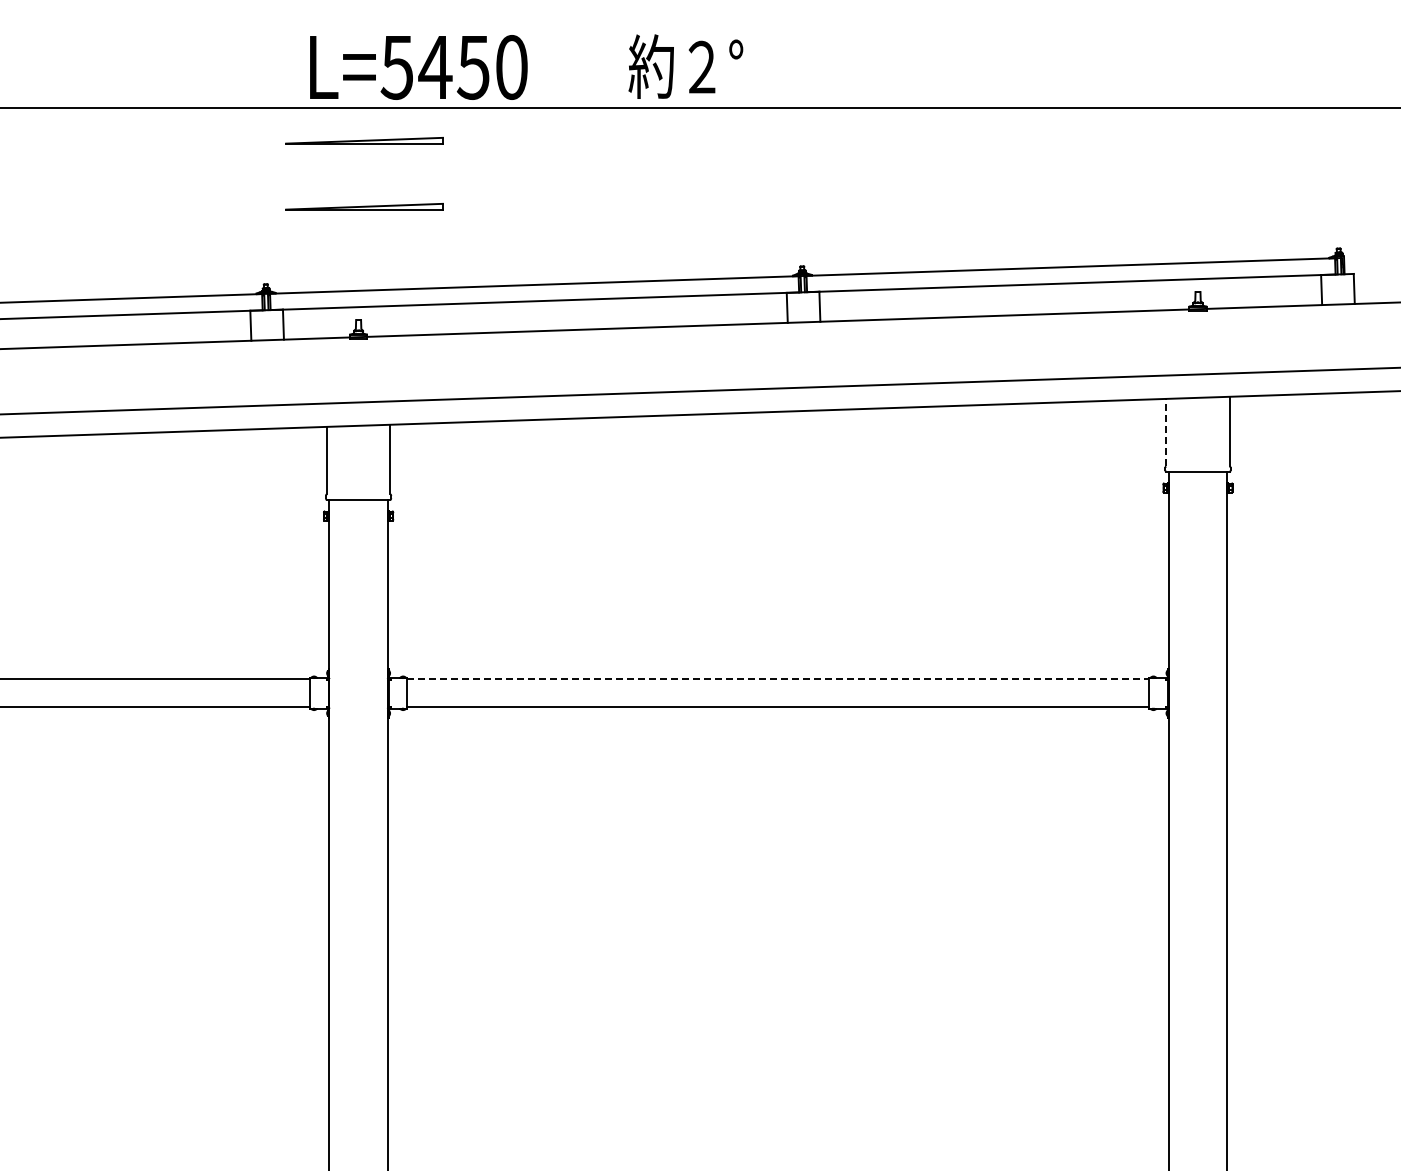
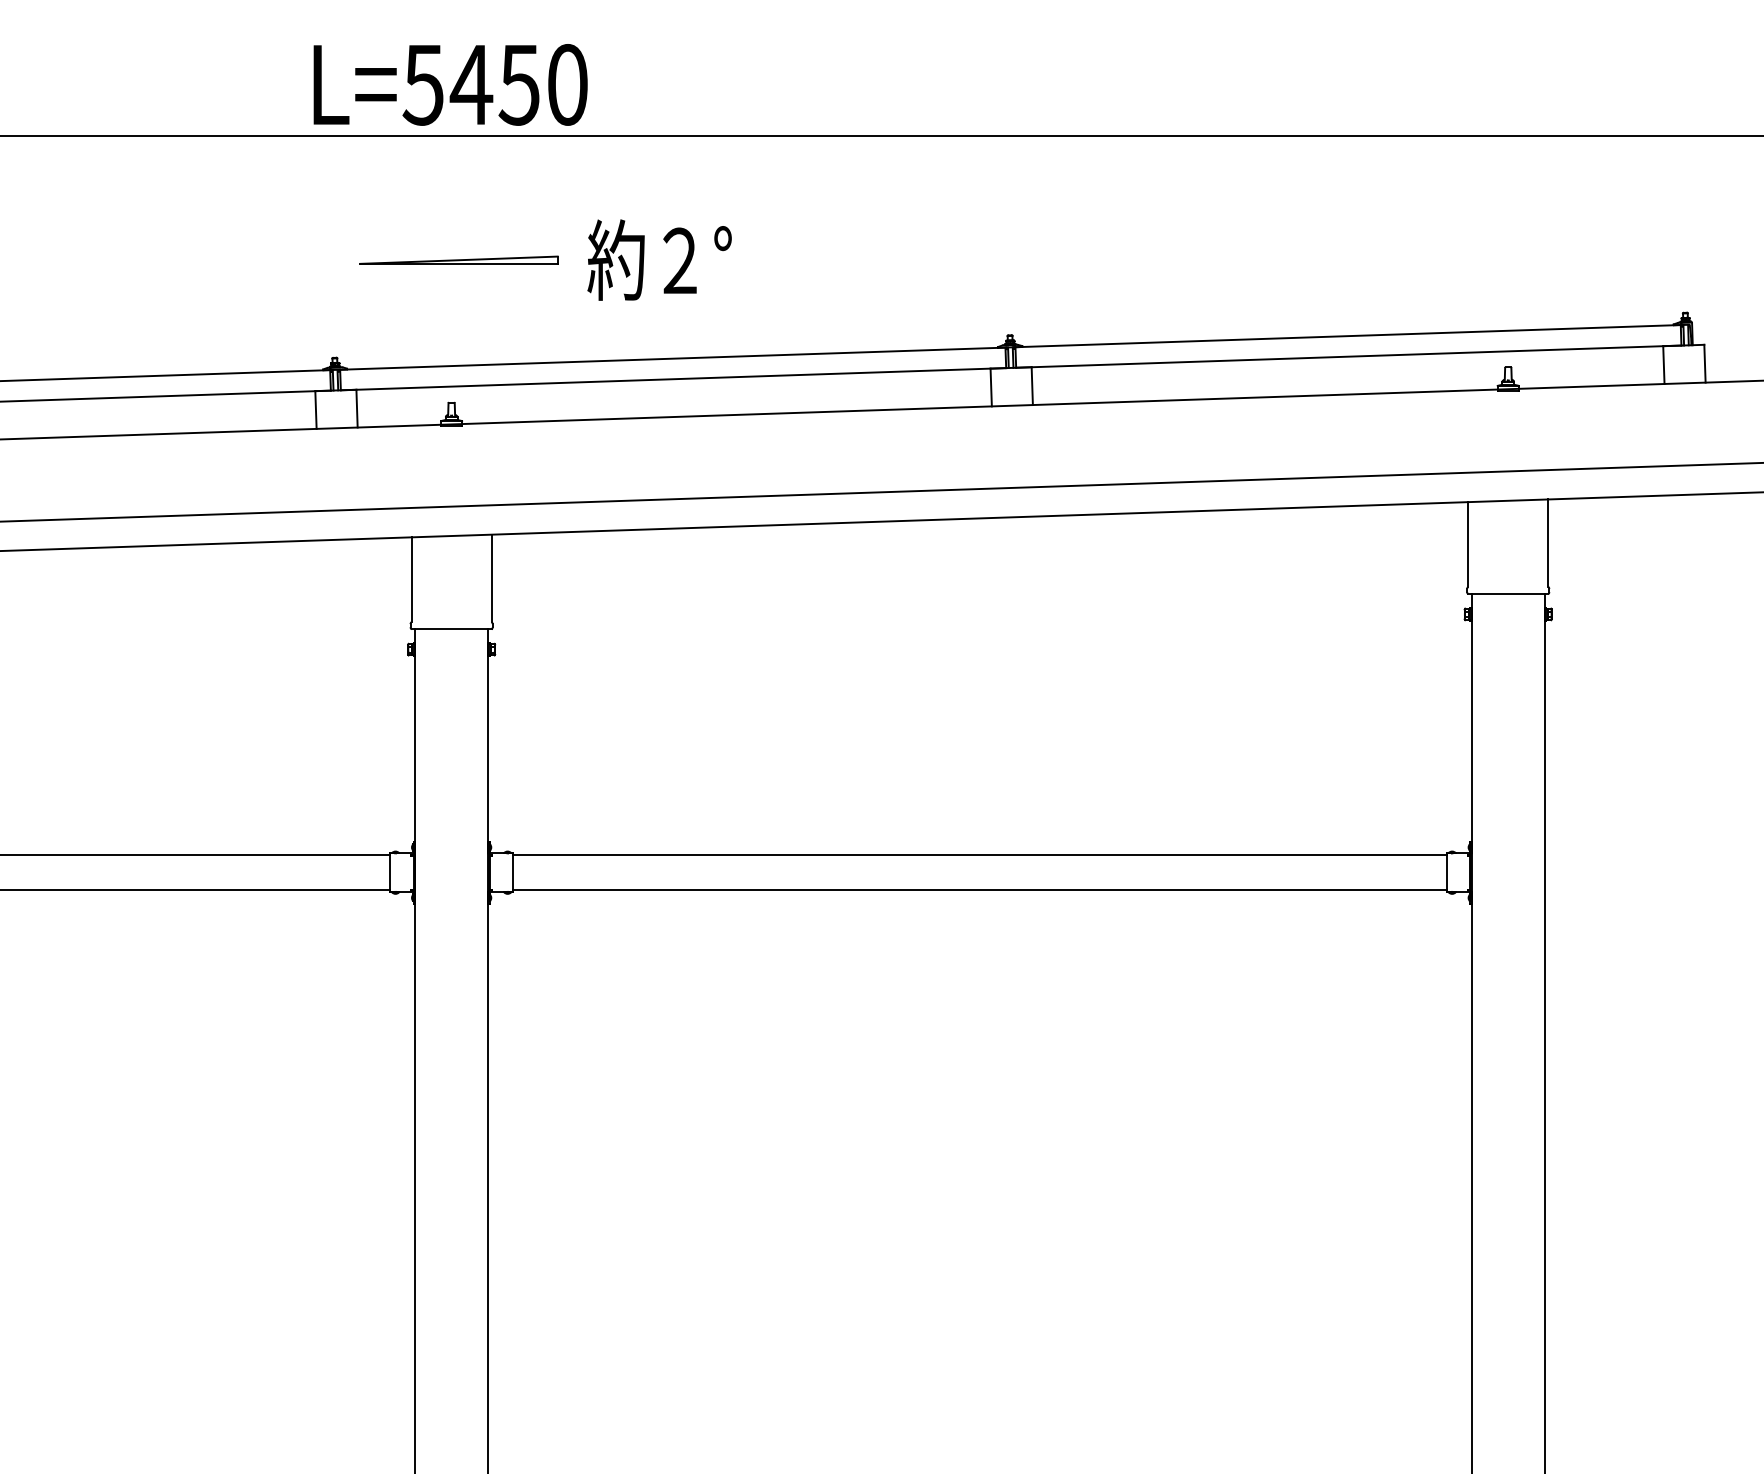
text: (685, 66) -> (659, 259), moved
text: (418, 67) -> (450, 84), moved
part: (364, 140) -> (459, 176), removed
line: (1166, 432) -> (1468, 544), dashed -> solid
line: (778, 679) -> (980, 855), dashed -> solid

